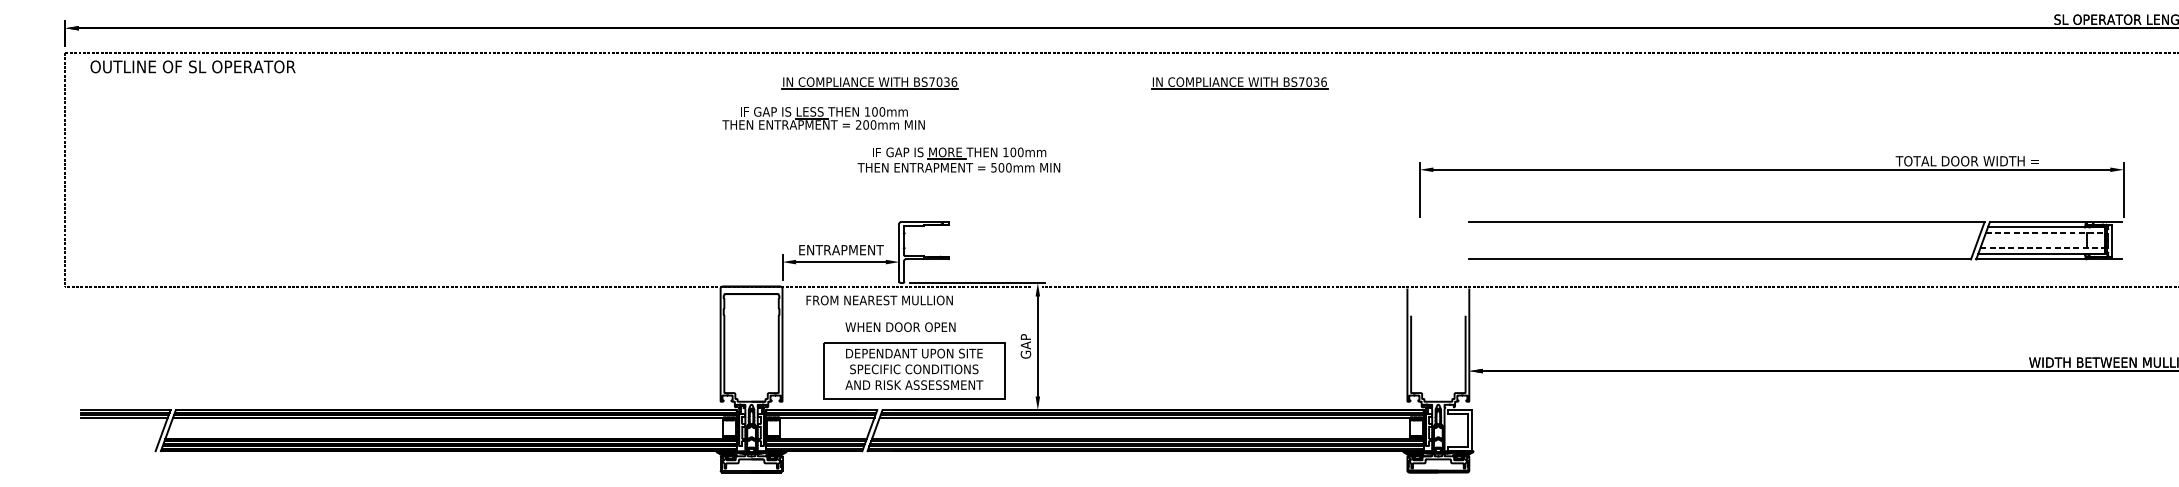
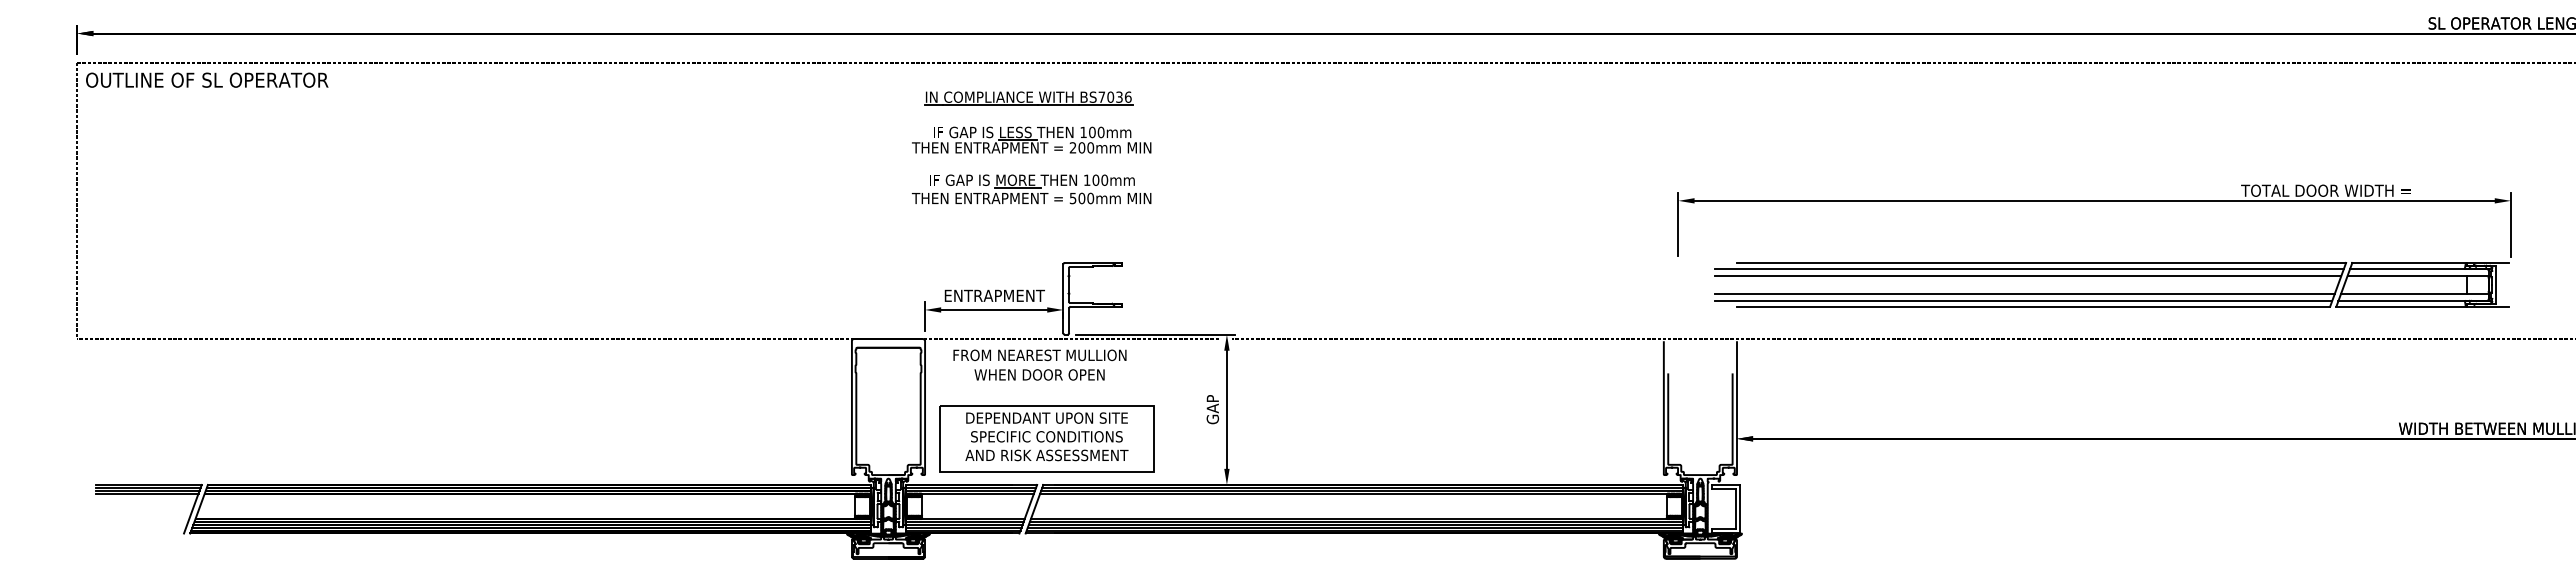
text: (193, 66) -> (207, 79), moved
part: (1239, 83) -> (1465, 98), removed
part: (823, 117) -> (1031, 139), moved
part: (958, 160) -> (1031, 189), moved
line: (1716, 227) -> (2029, 268), added
line: (1715, 233) -> (2028, 276), added
line: (2045, 233) -> (2418, 276), dashed -> solid
line: (1712, 248) -> (2024, 293), added
line: (2042, 248) -> (2414, 293), dashed -> solid
line: (1711, 254) -> (2023, 300), added
text: (900, 326) -> (1039, 374), moved
part: (913, 370) -> (1046, 438), moved

